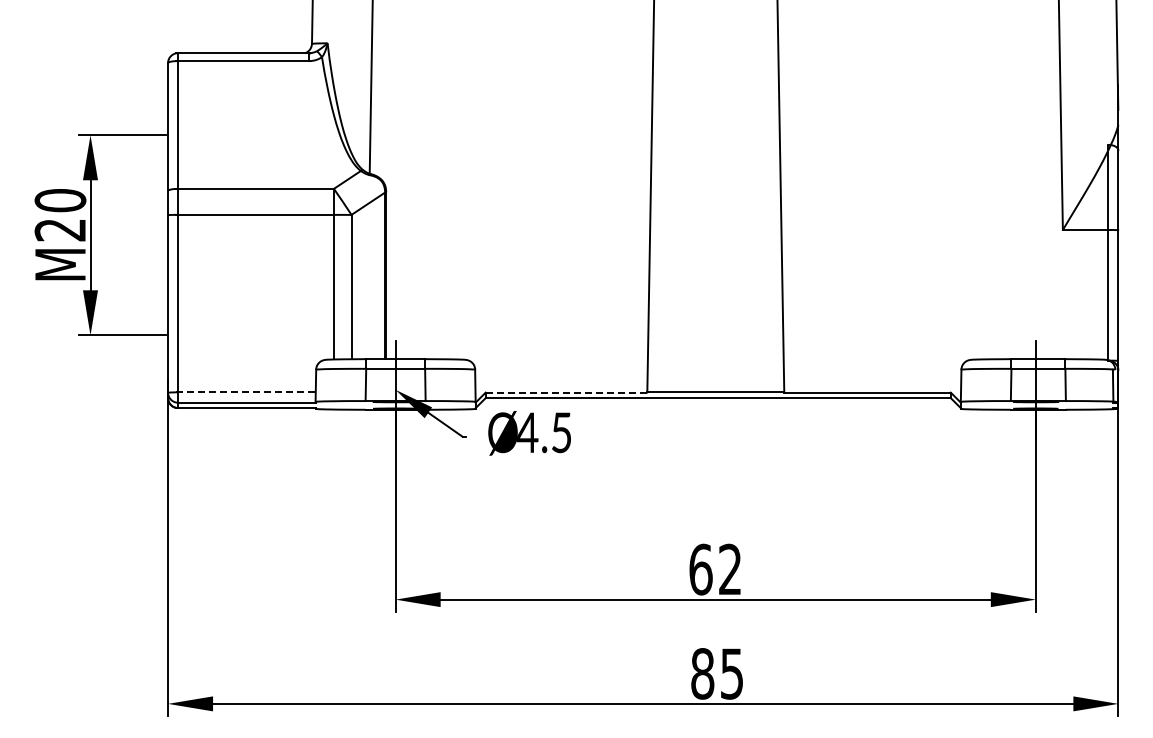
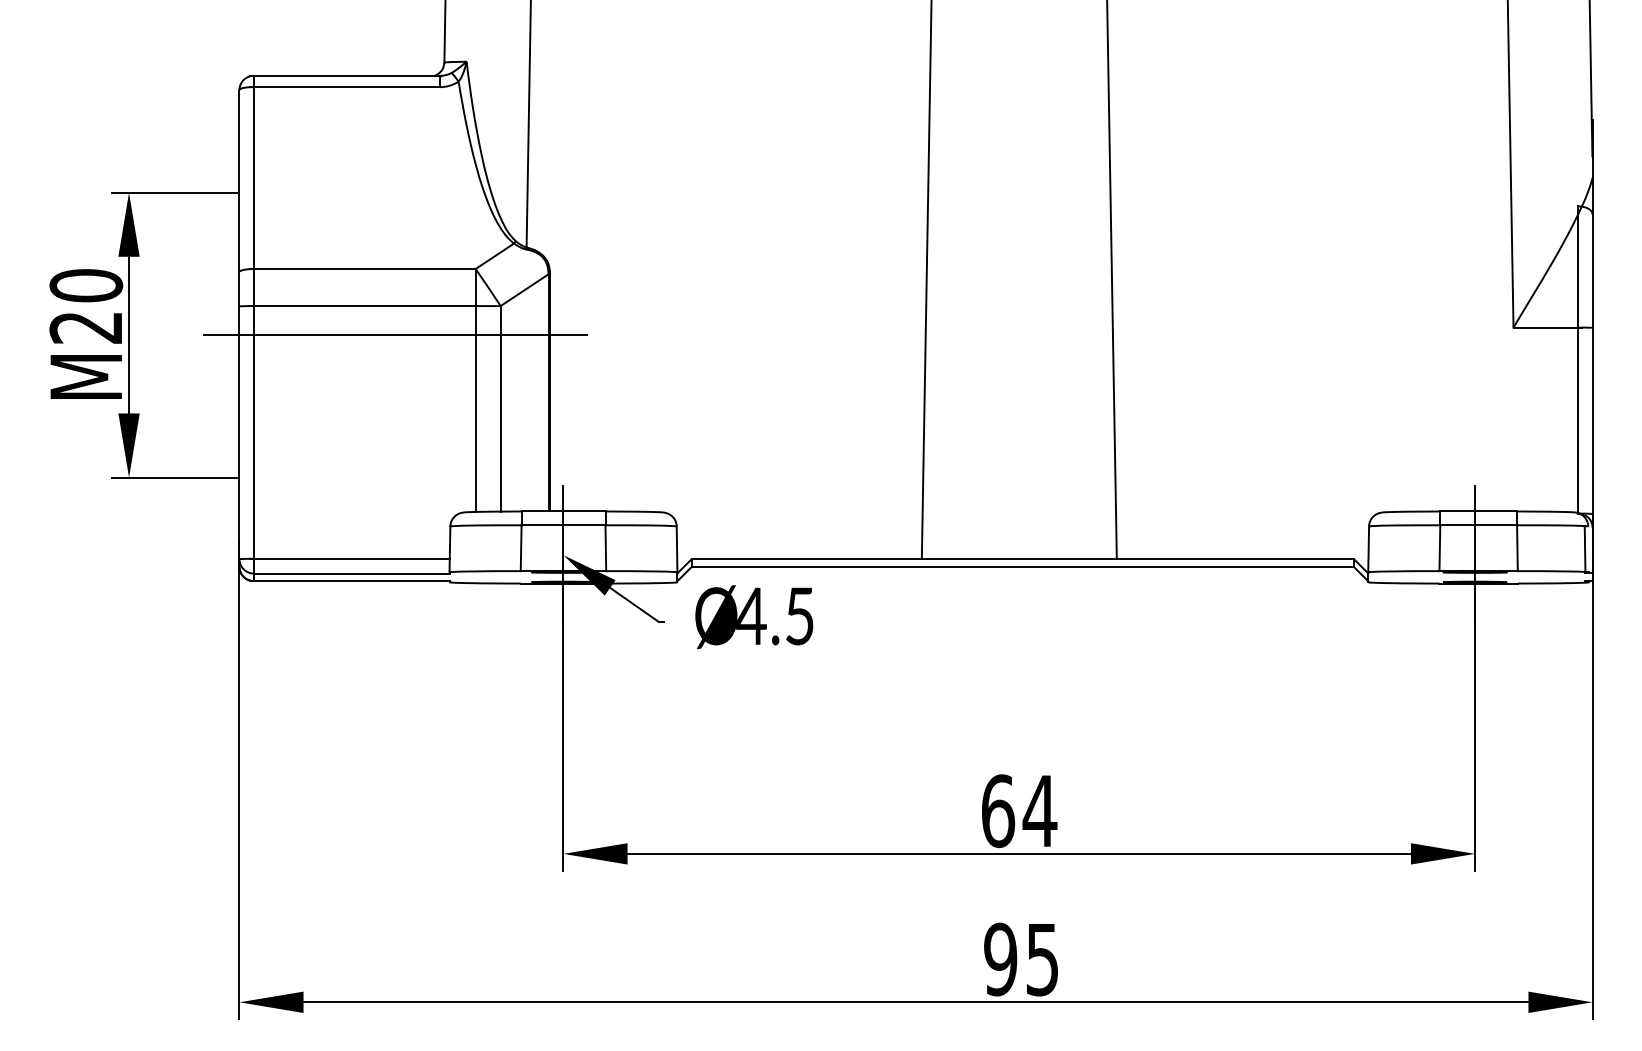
line: (277, 235) -> (395, 335), added
line: (246, 392) -> (351, 558), dashed -> solid
line: (566, 392) -> (806, 558), dashed -> solid
text: (730, 568) -> (1040, 809), 62 -> 64
text: (702, 673) -> (1000, 959), 85 -> 95

